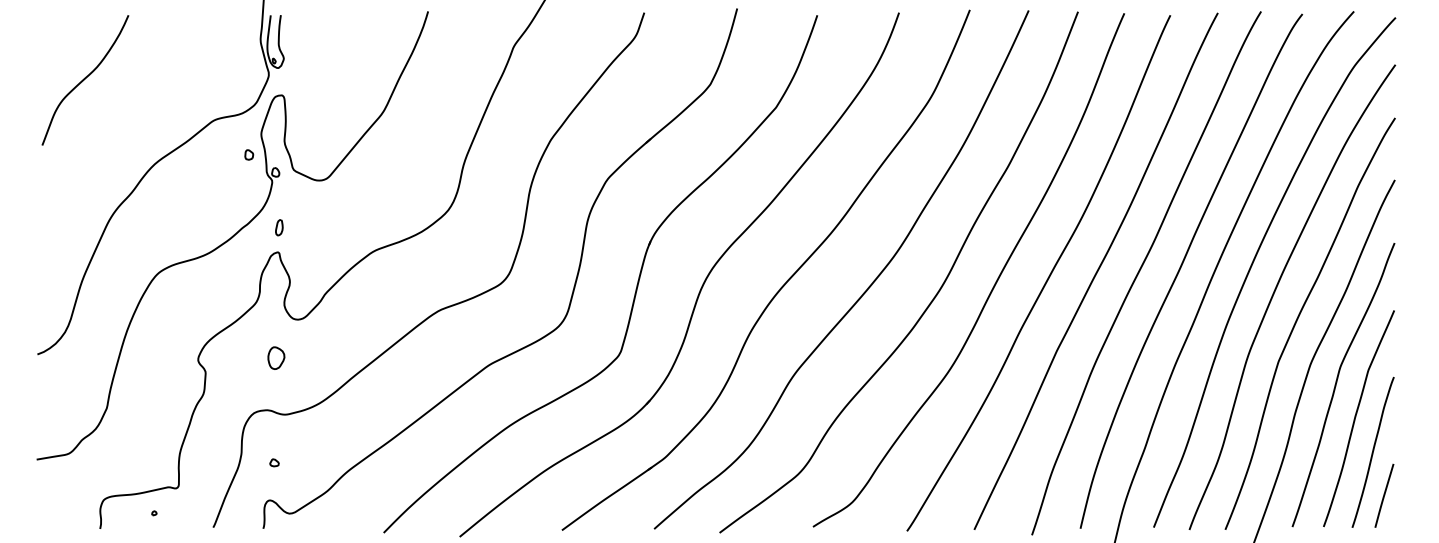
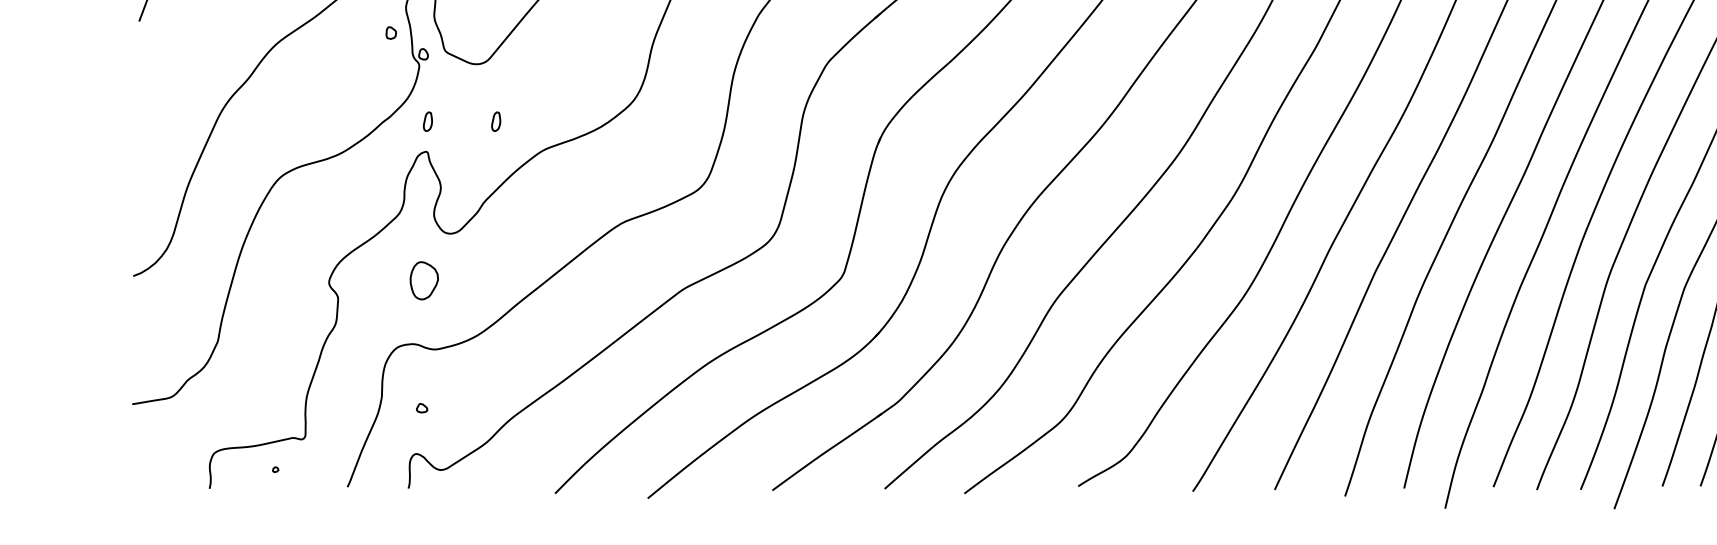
part: (335, 227) -> (496, 121), added
part: (276, 357) -> (424, 279), size x1.4

